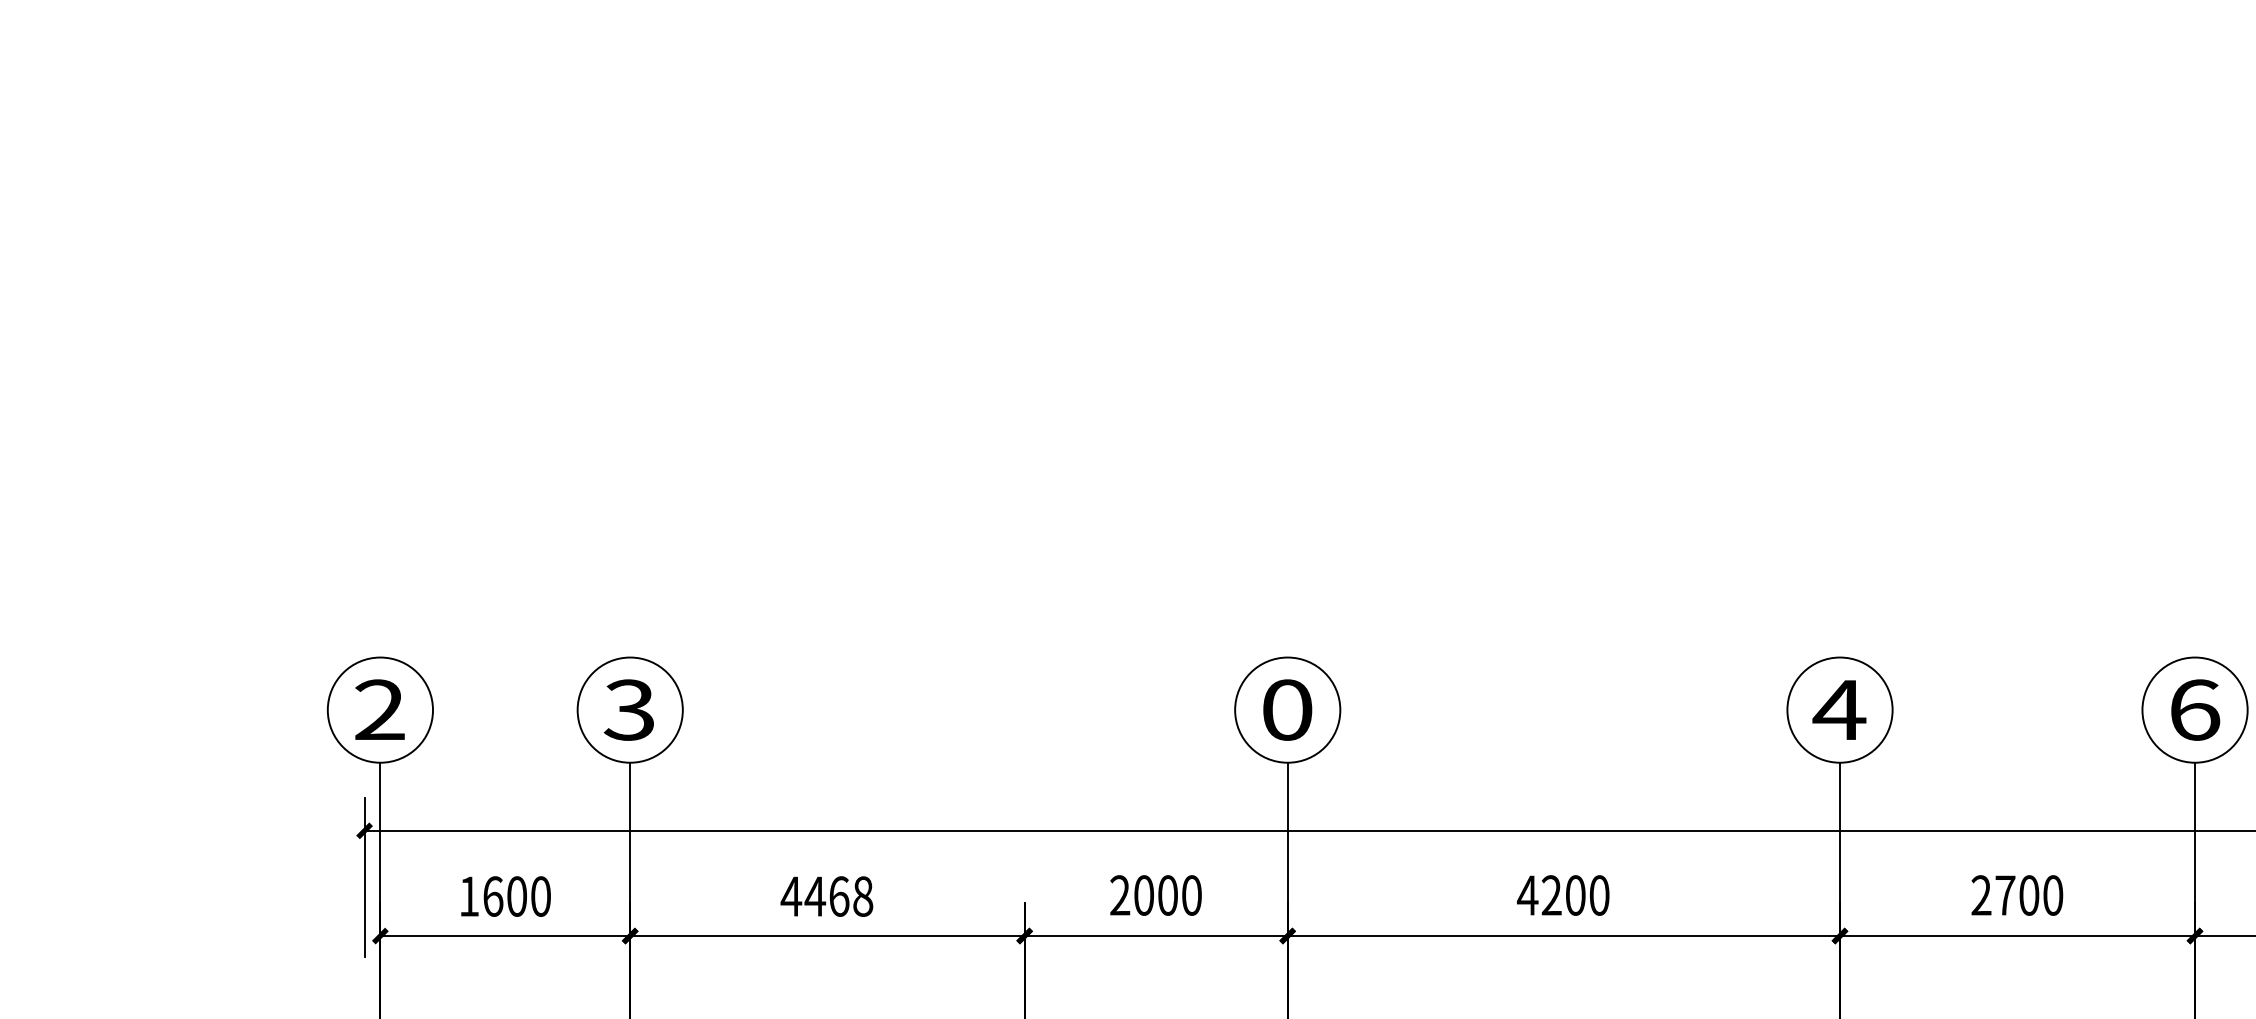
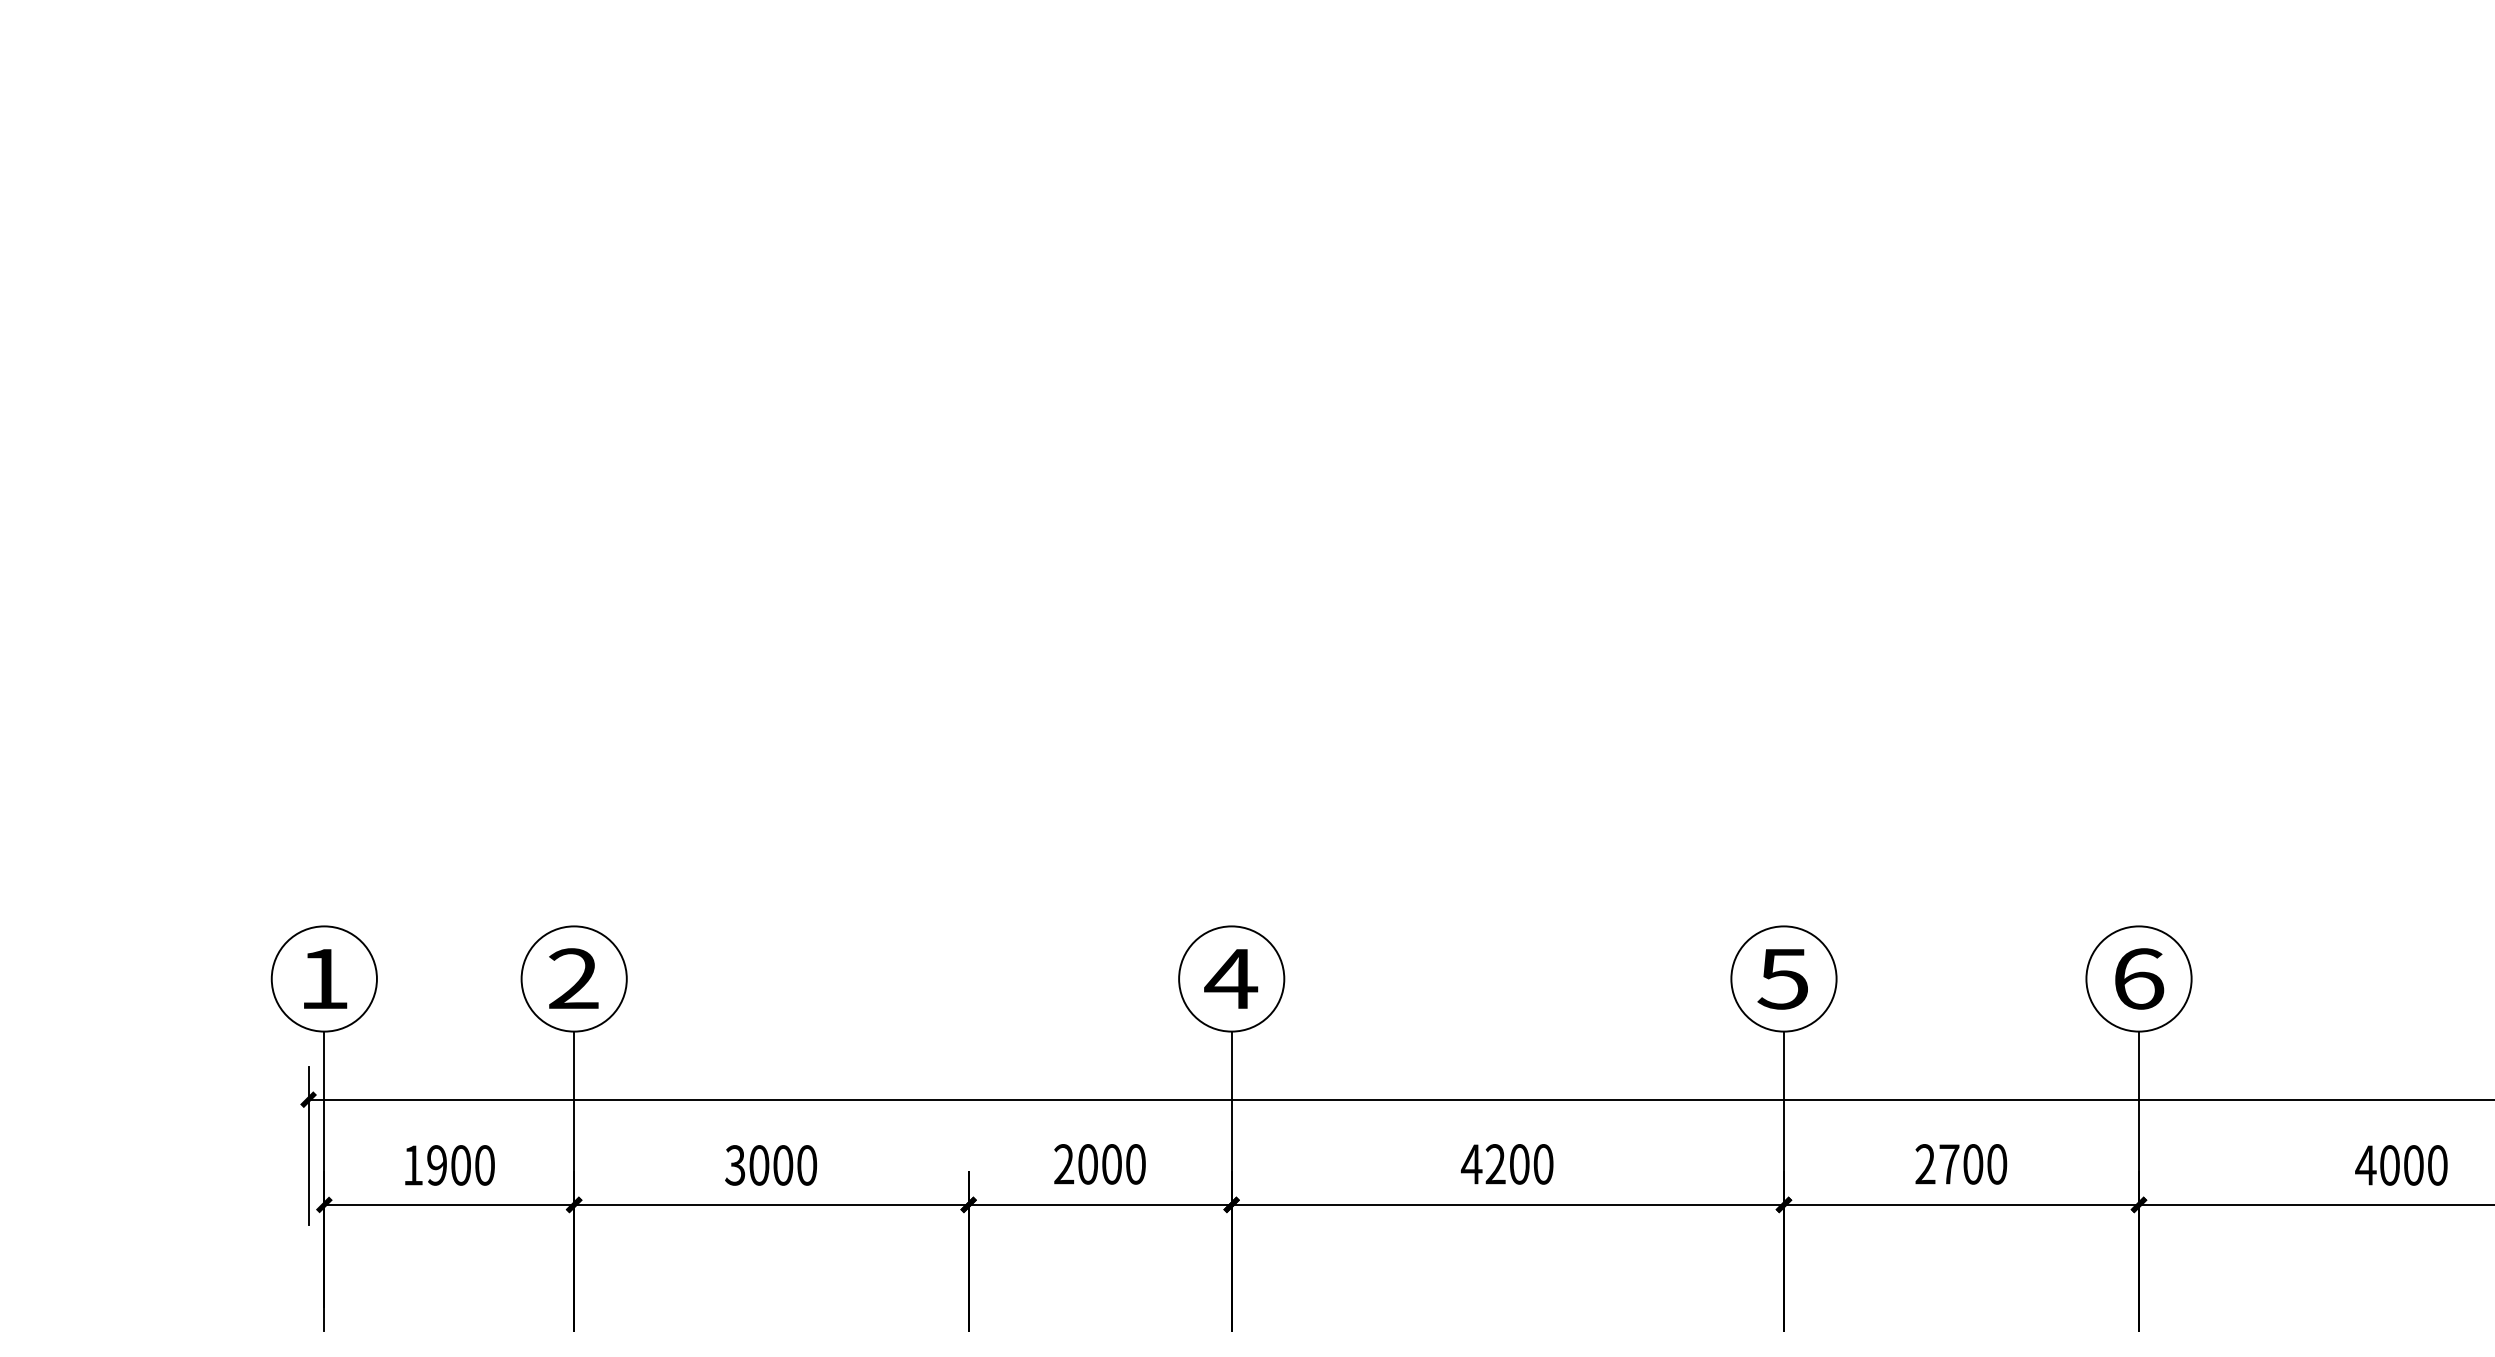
text: (379, 709) -> (323, 978), 2 -> 1
text: (628, 709) -> (572, 978), 3 -> 2
text: (1287, 709) -> (1231, 978), 0 -> 4
text: (1839, 710) -> (1783, 979), 4 -> 5
text: (493, 896) -> (437, 1165), 1600 -> 1900
text: (826, 896) -> (770, 1165), 4468 -> 3000

